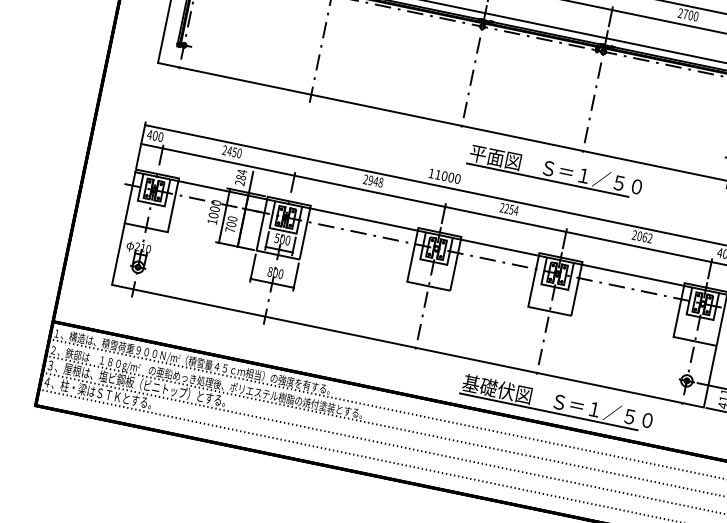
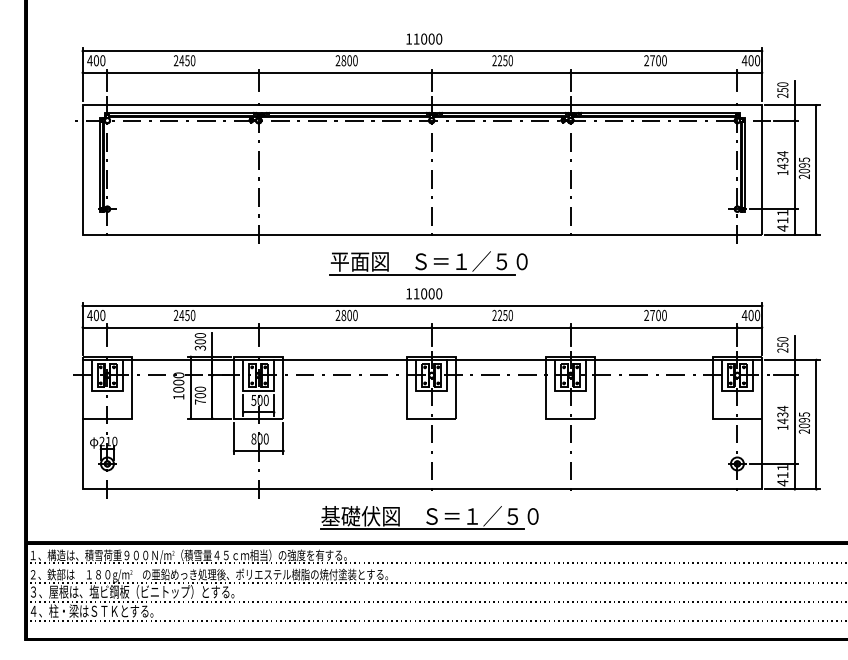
part: (555, 171) -> (428, 263), moved
text: (241, 177) -> (200, 341), 284 -> 300
text: (375, 181) -> (349, 315), 2948 -> 2800
text: (516, 210) -> (510, 315), 2254 -> 2250
text: (644, 237) -> (658, 315), 2062 -> 2700
part: (557, 402) -> (429, 517), moved

